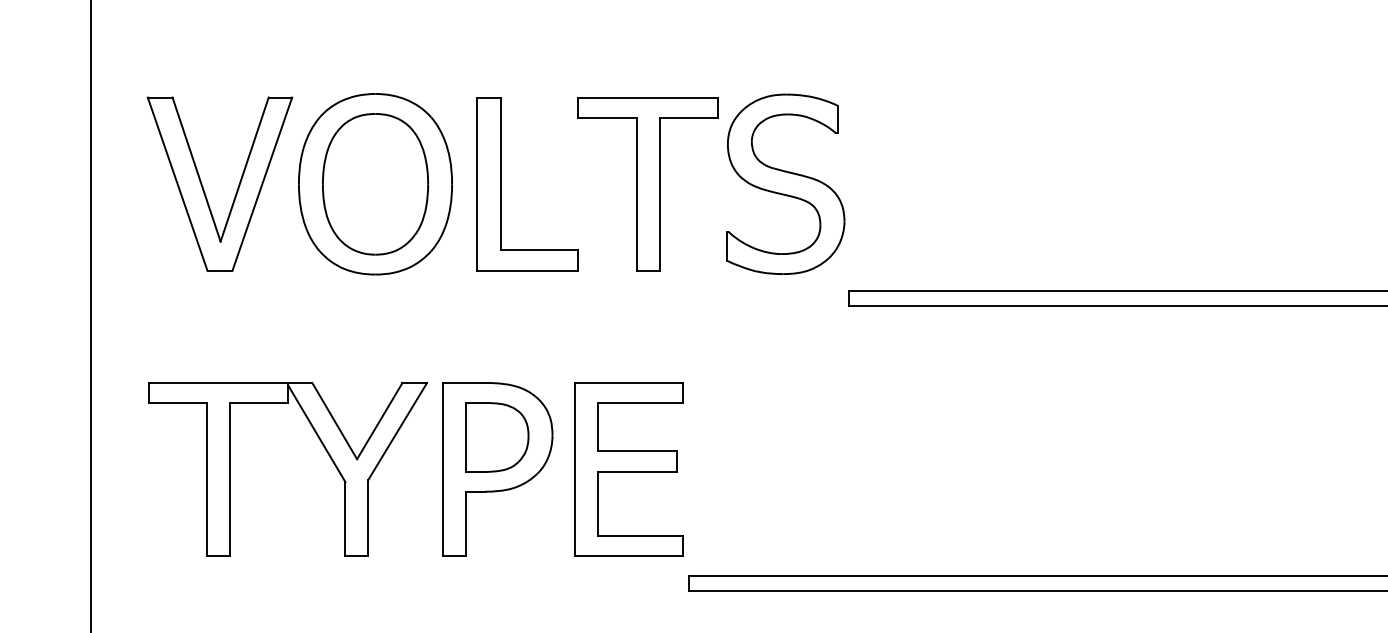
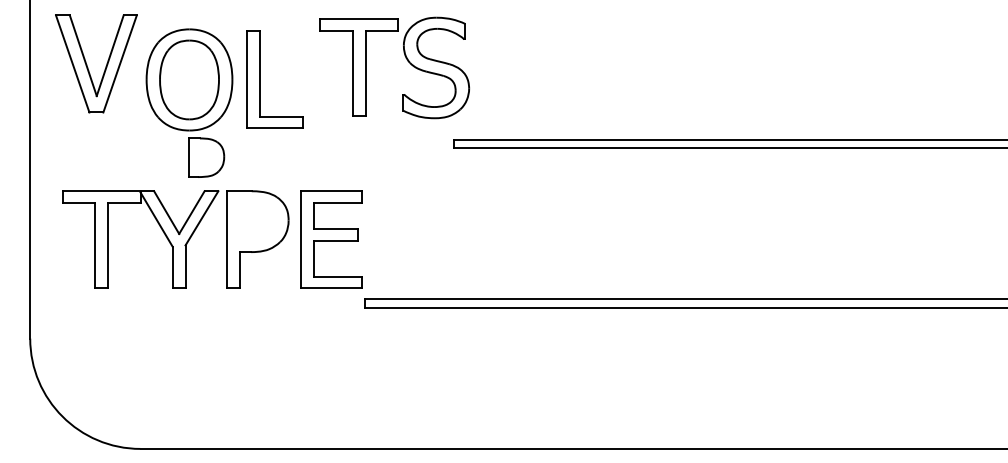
part: (730, 167) -> (405, 58), moved
part: (205, 190) -> (88, 67), moved
part: (496, 437) -> (206, 157), moved

